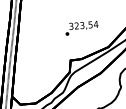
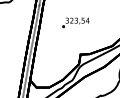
text: (81, 27) -> (75, 22), moved

